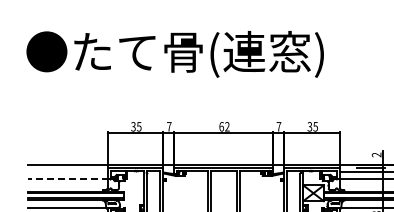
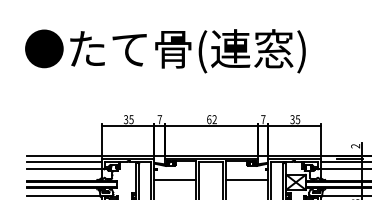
line: (67, 171) -> (63, 161), added
line: (67, 178) -> (63, 168), dashed -> solid
line: (185, 190) -> (175, 179), added
line: (261, 190) -> (246, 179), added

